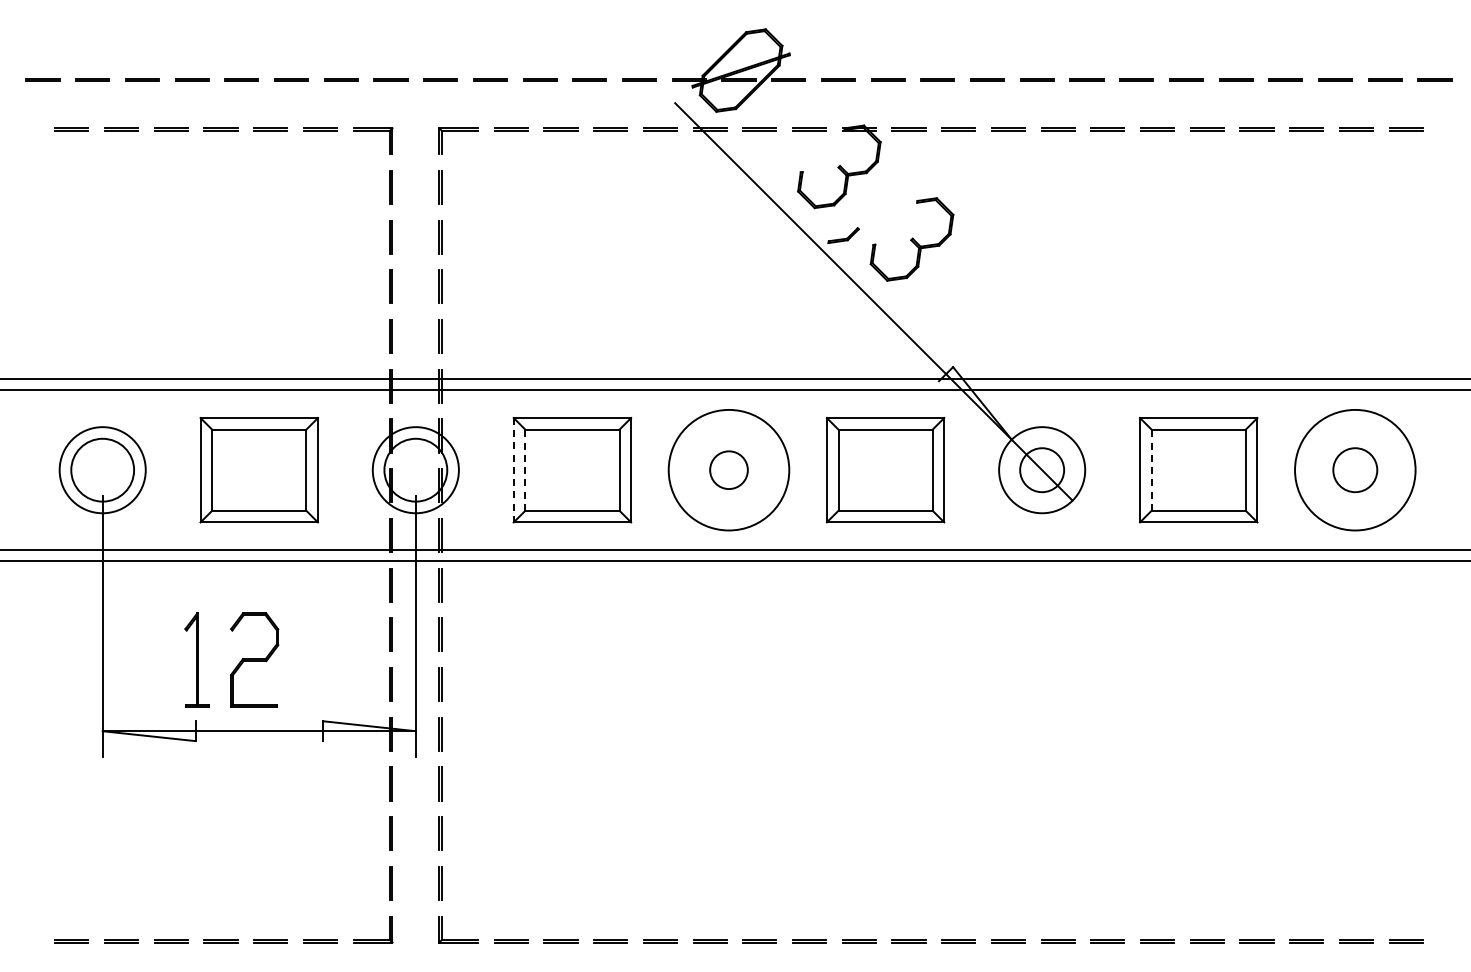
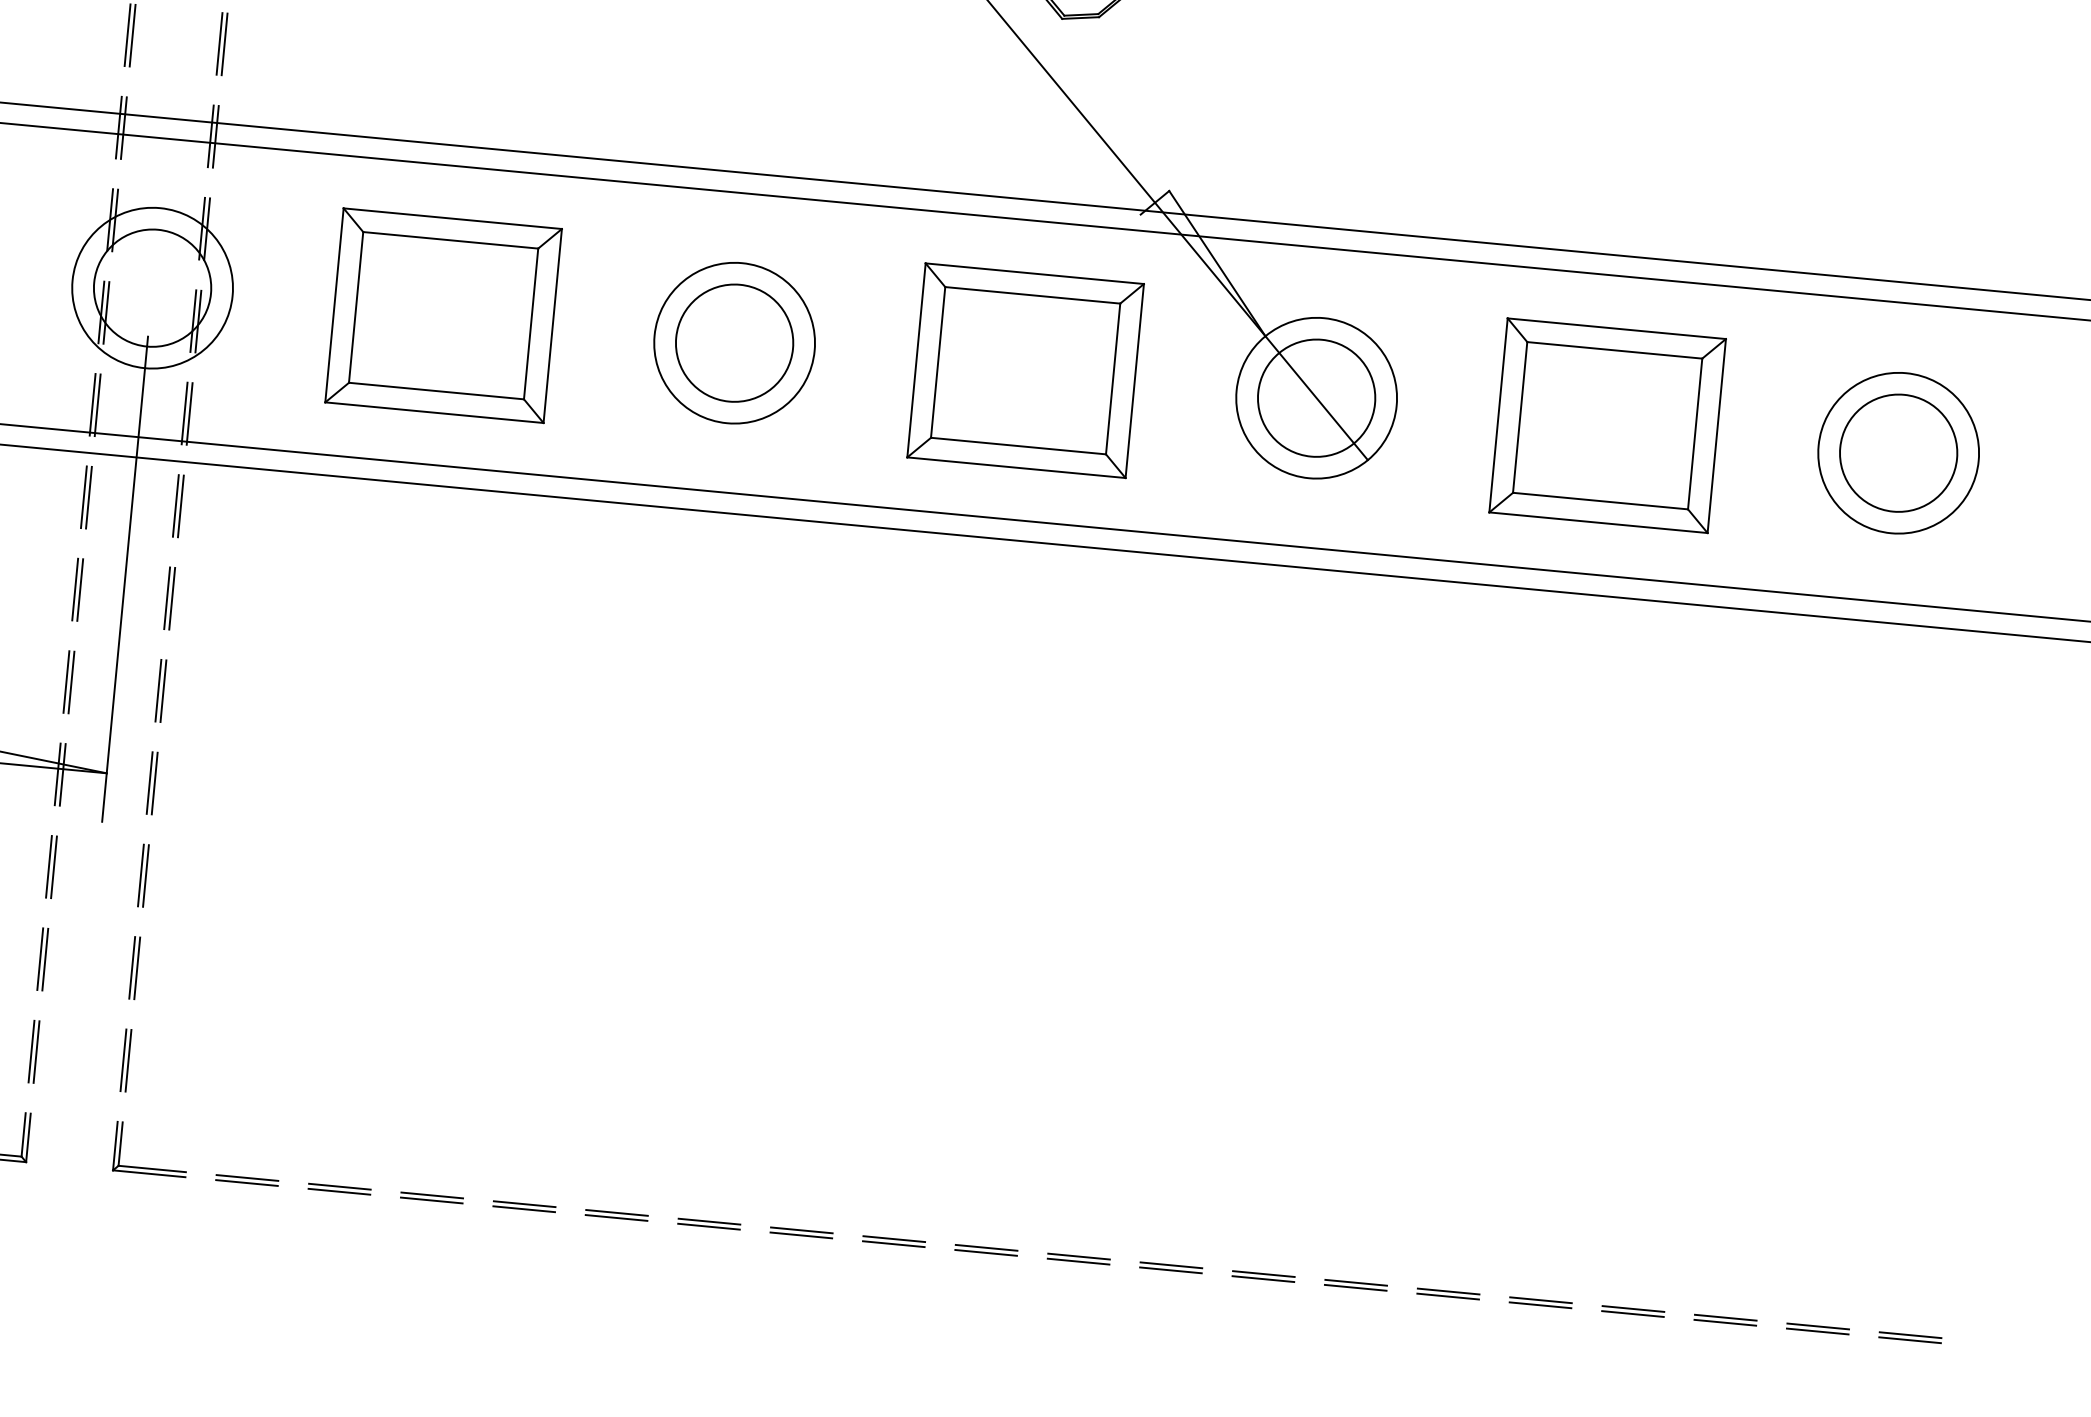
circle: (728, 469) -> (733, 341), size x1.67
circle: (1041, 469) -> (1315, 396), size x1.43
circle: (1354, 469) -> (1897, 451), size x1.43
line: (513, 470) -> (334, 305), dashed -> solid
line: (525, 470) -> (356, 307), dashed -> solid
circle: (728, 470) -> (733, 343), size x0.71
line: (1151, 470) -> (1519, 417), dashed -> solid
circle: (1355, 470) -> (1898, 453), size x0.71

